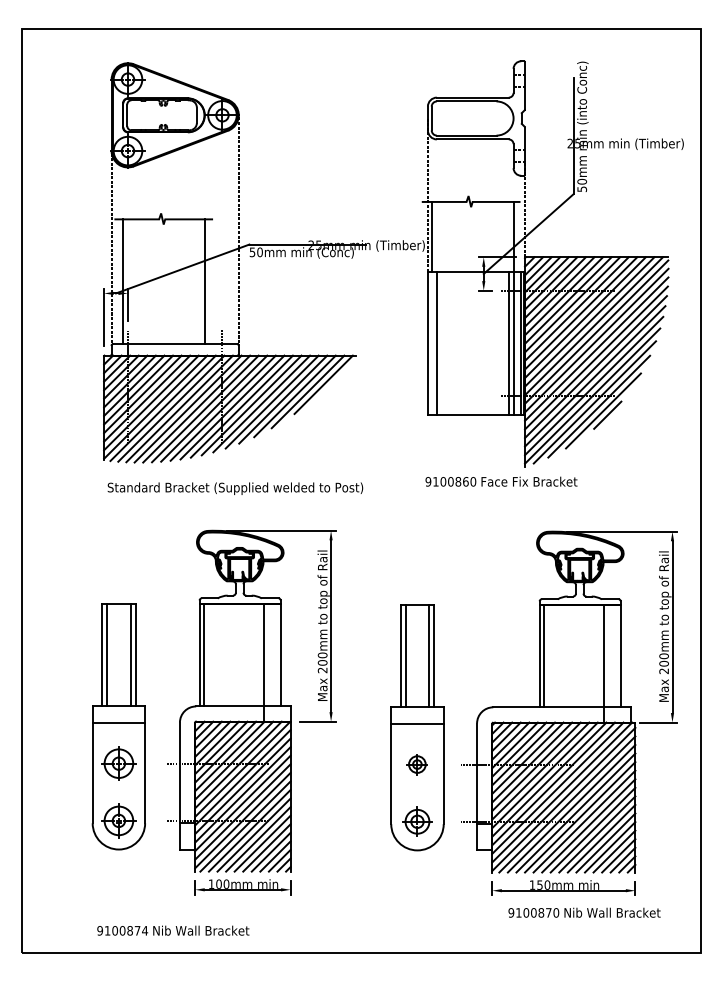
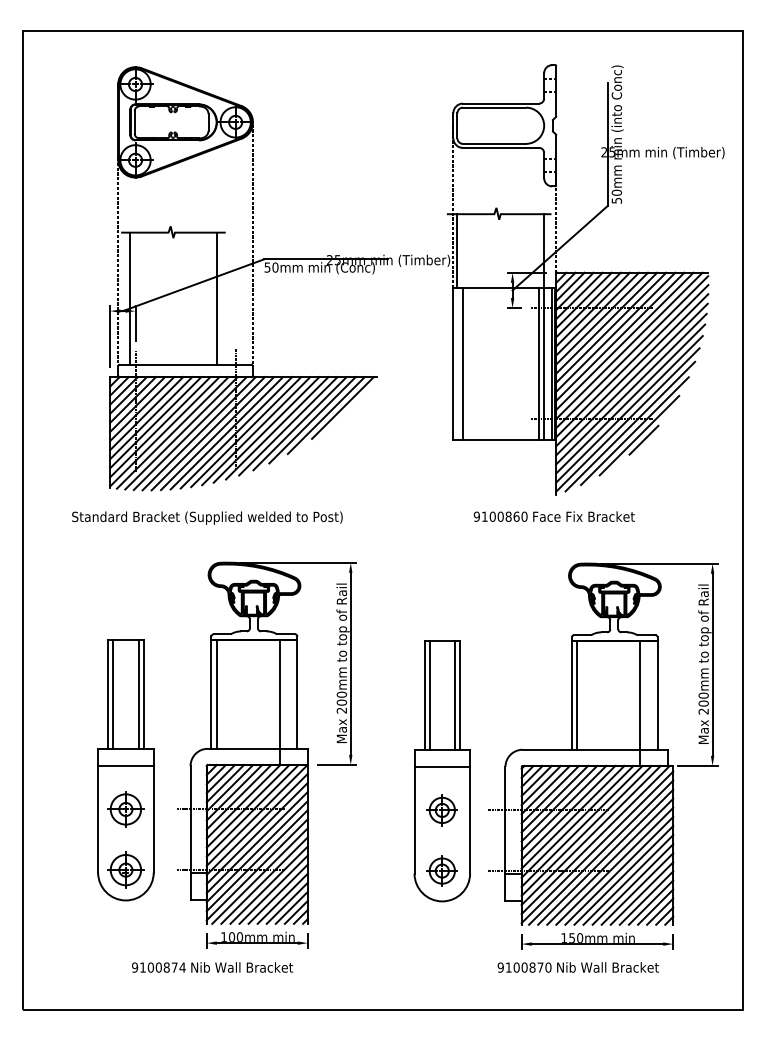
text: (500, 481) -> (553, 516), moved
text: (235, 488) -> (207, 517), moved
part: (416, 764) -> (441, 810), size x1.43
text: (583, 912) -> (577, 967), moved
text: (173, 930) -> (212, 967), moved

